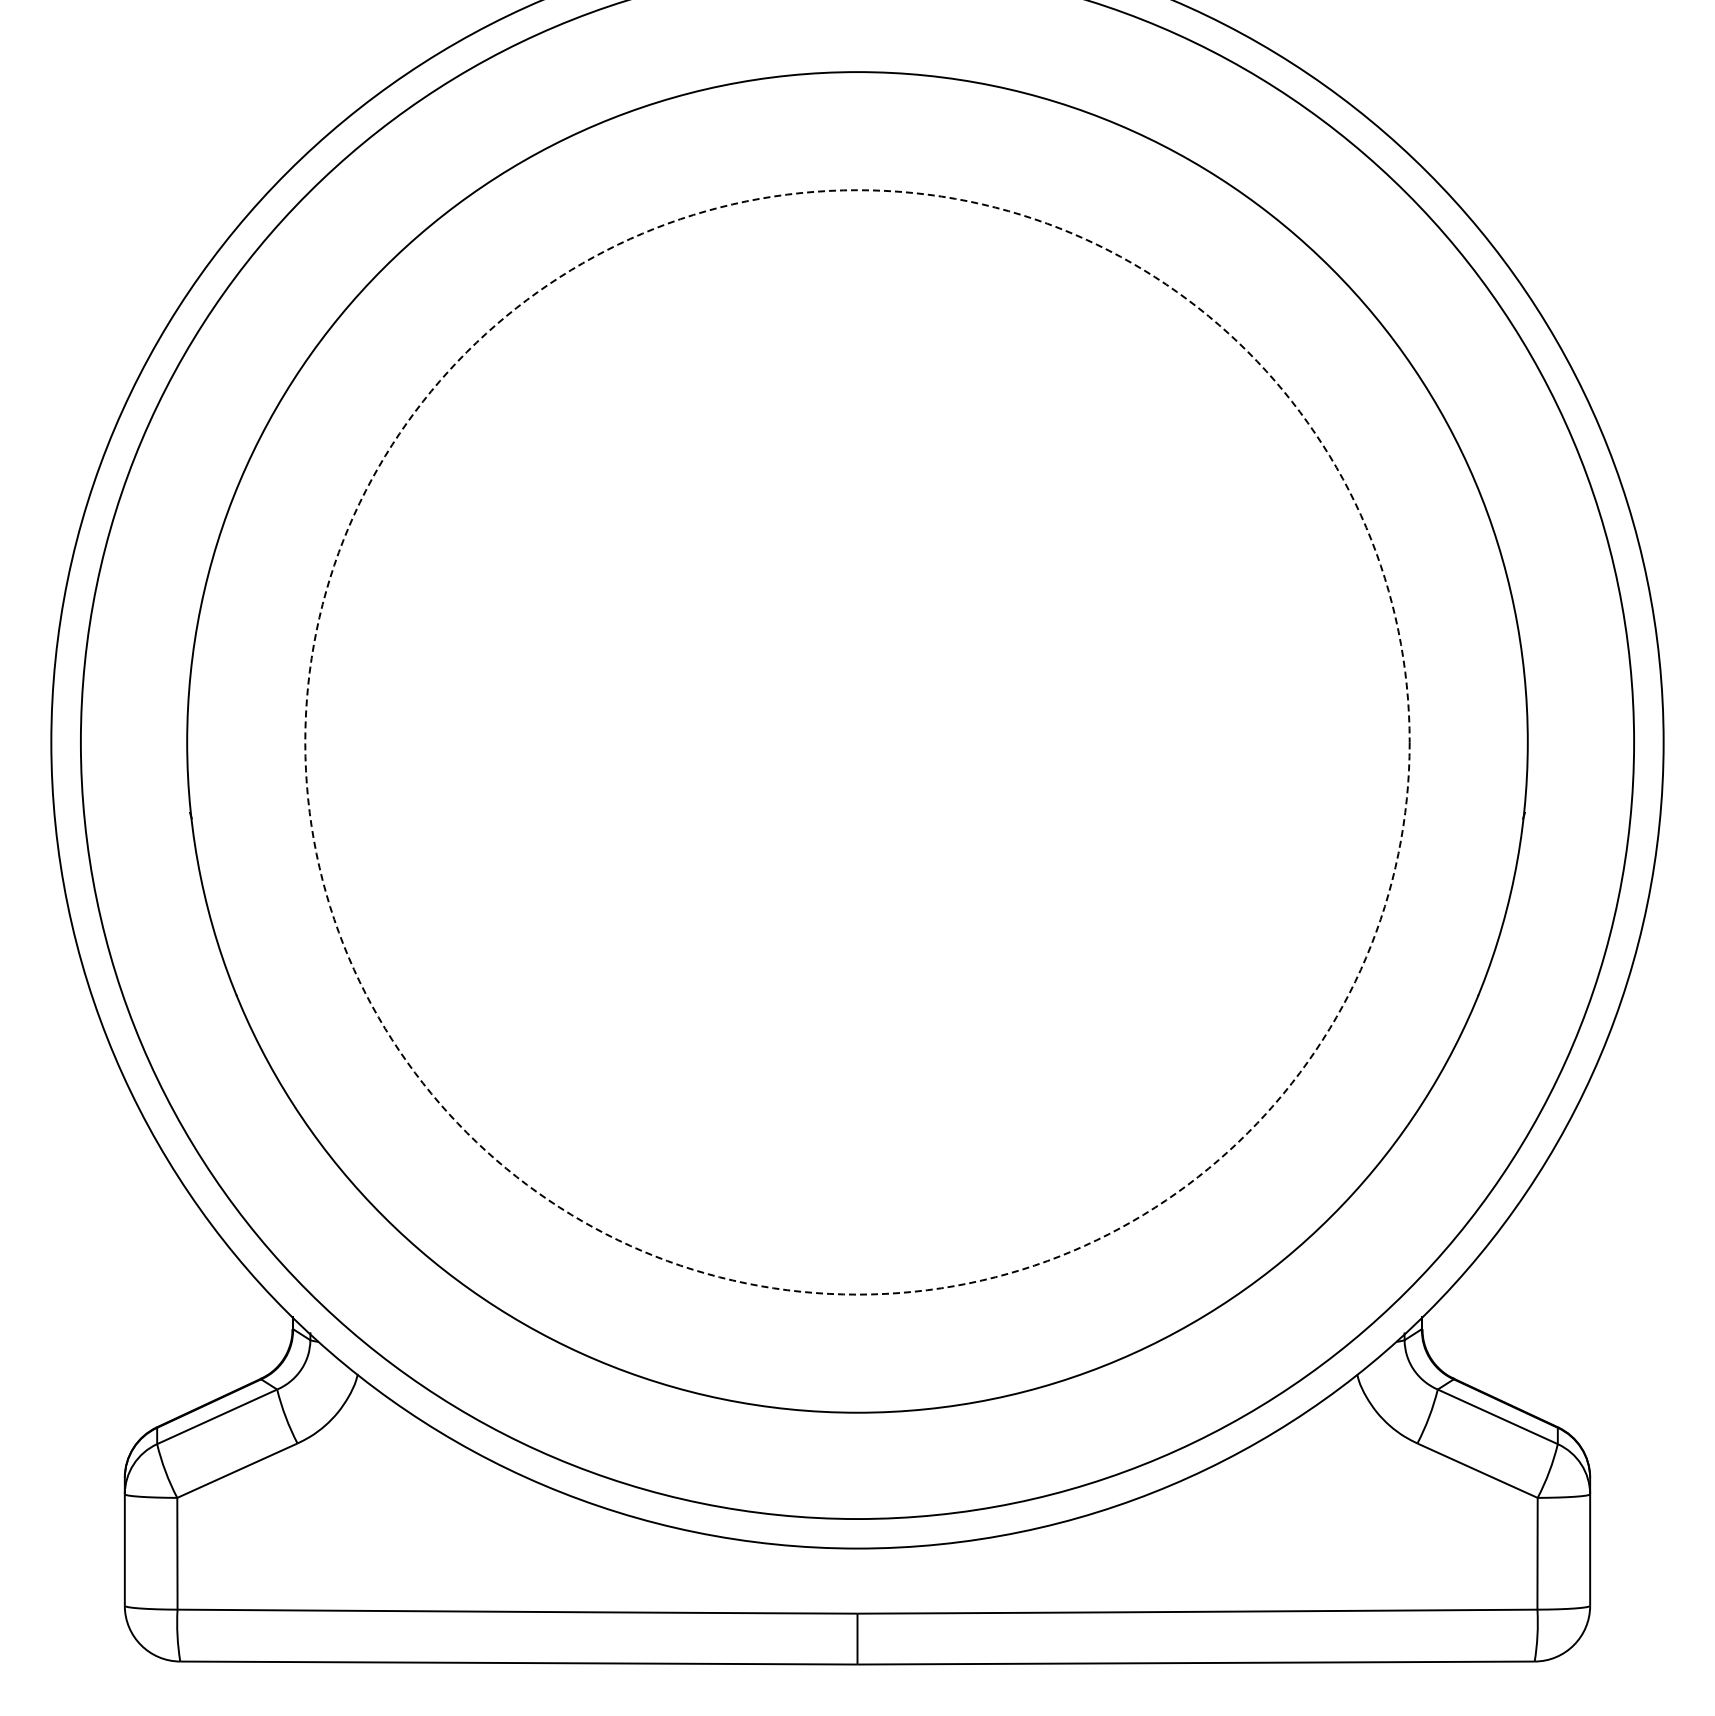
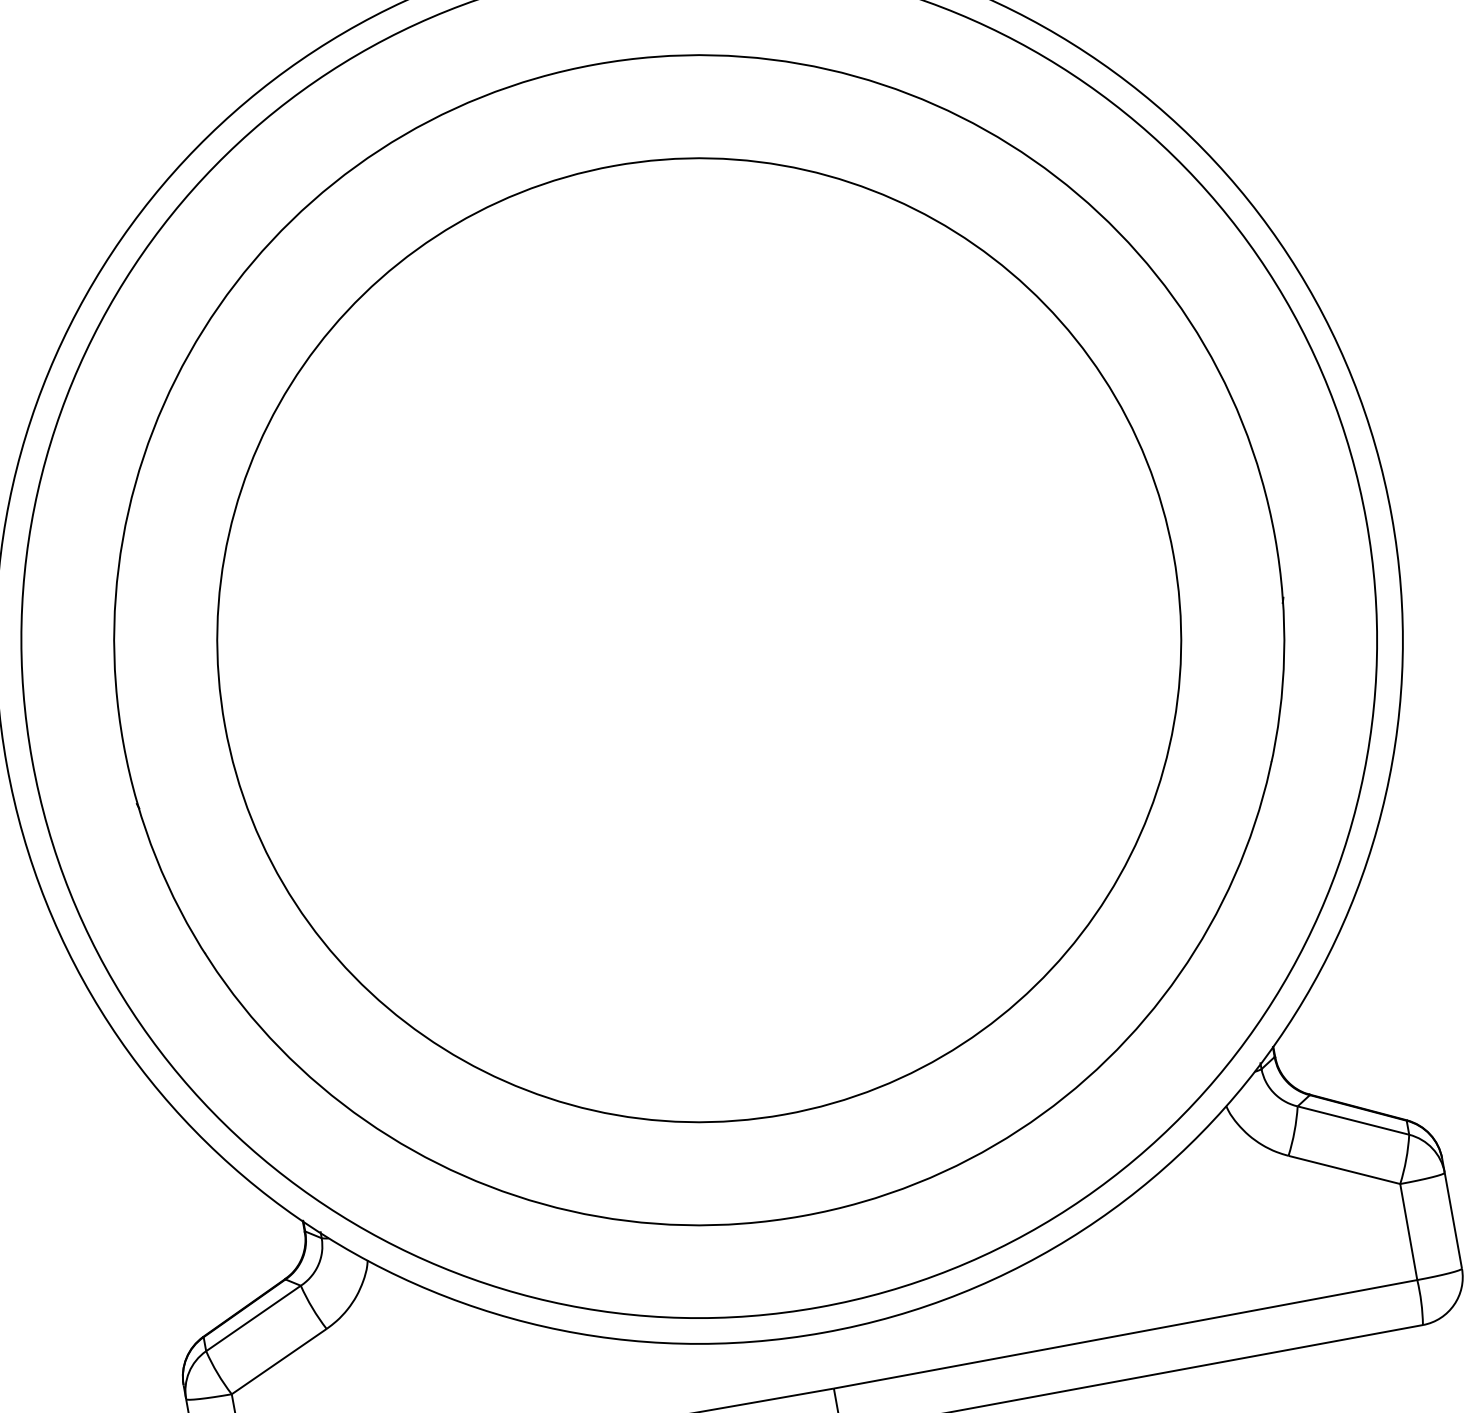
circle: (857, 742) -> (699, 640), dashed -> solid

